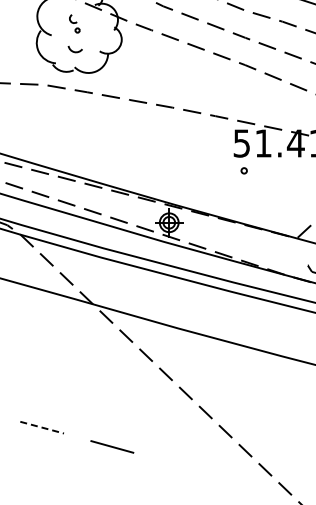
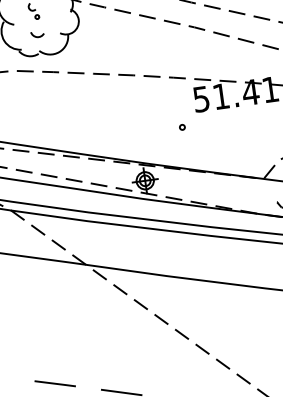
part: (243, 170) -> (181, 127), moved
line: (43, 427) -> (56, 383), dashed -> solid

